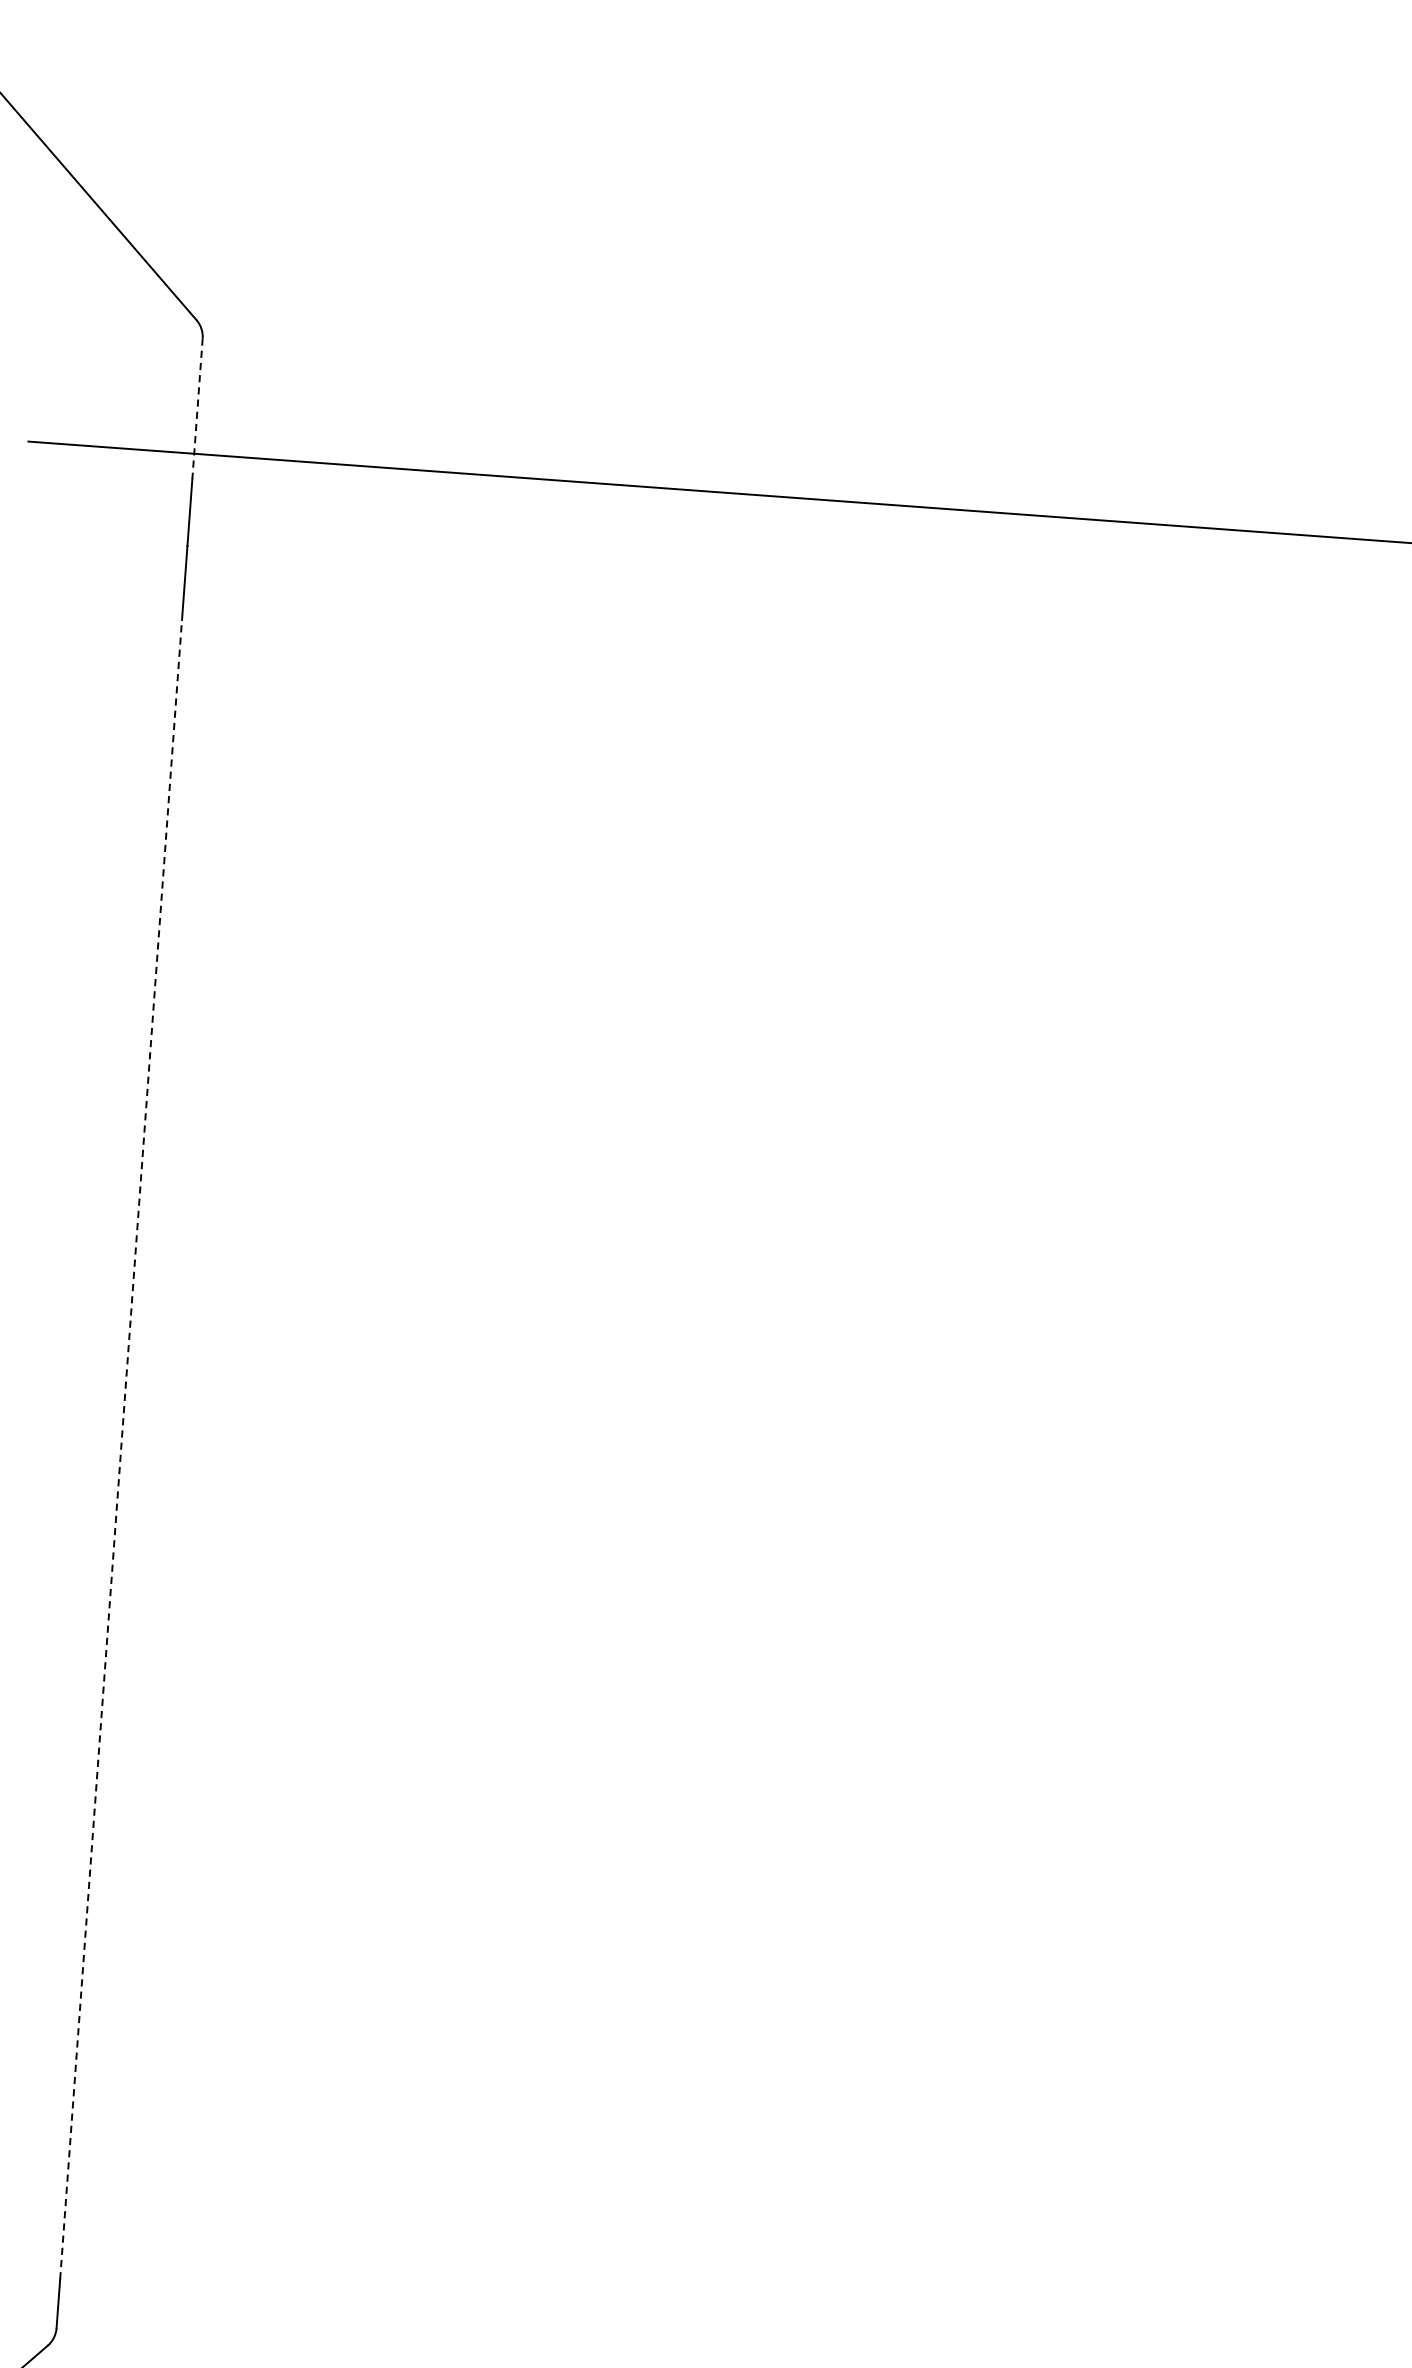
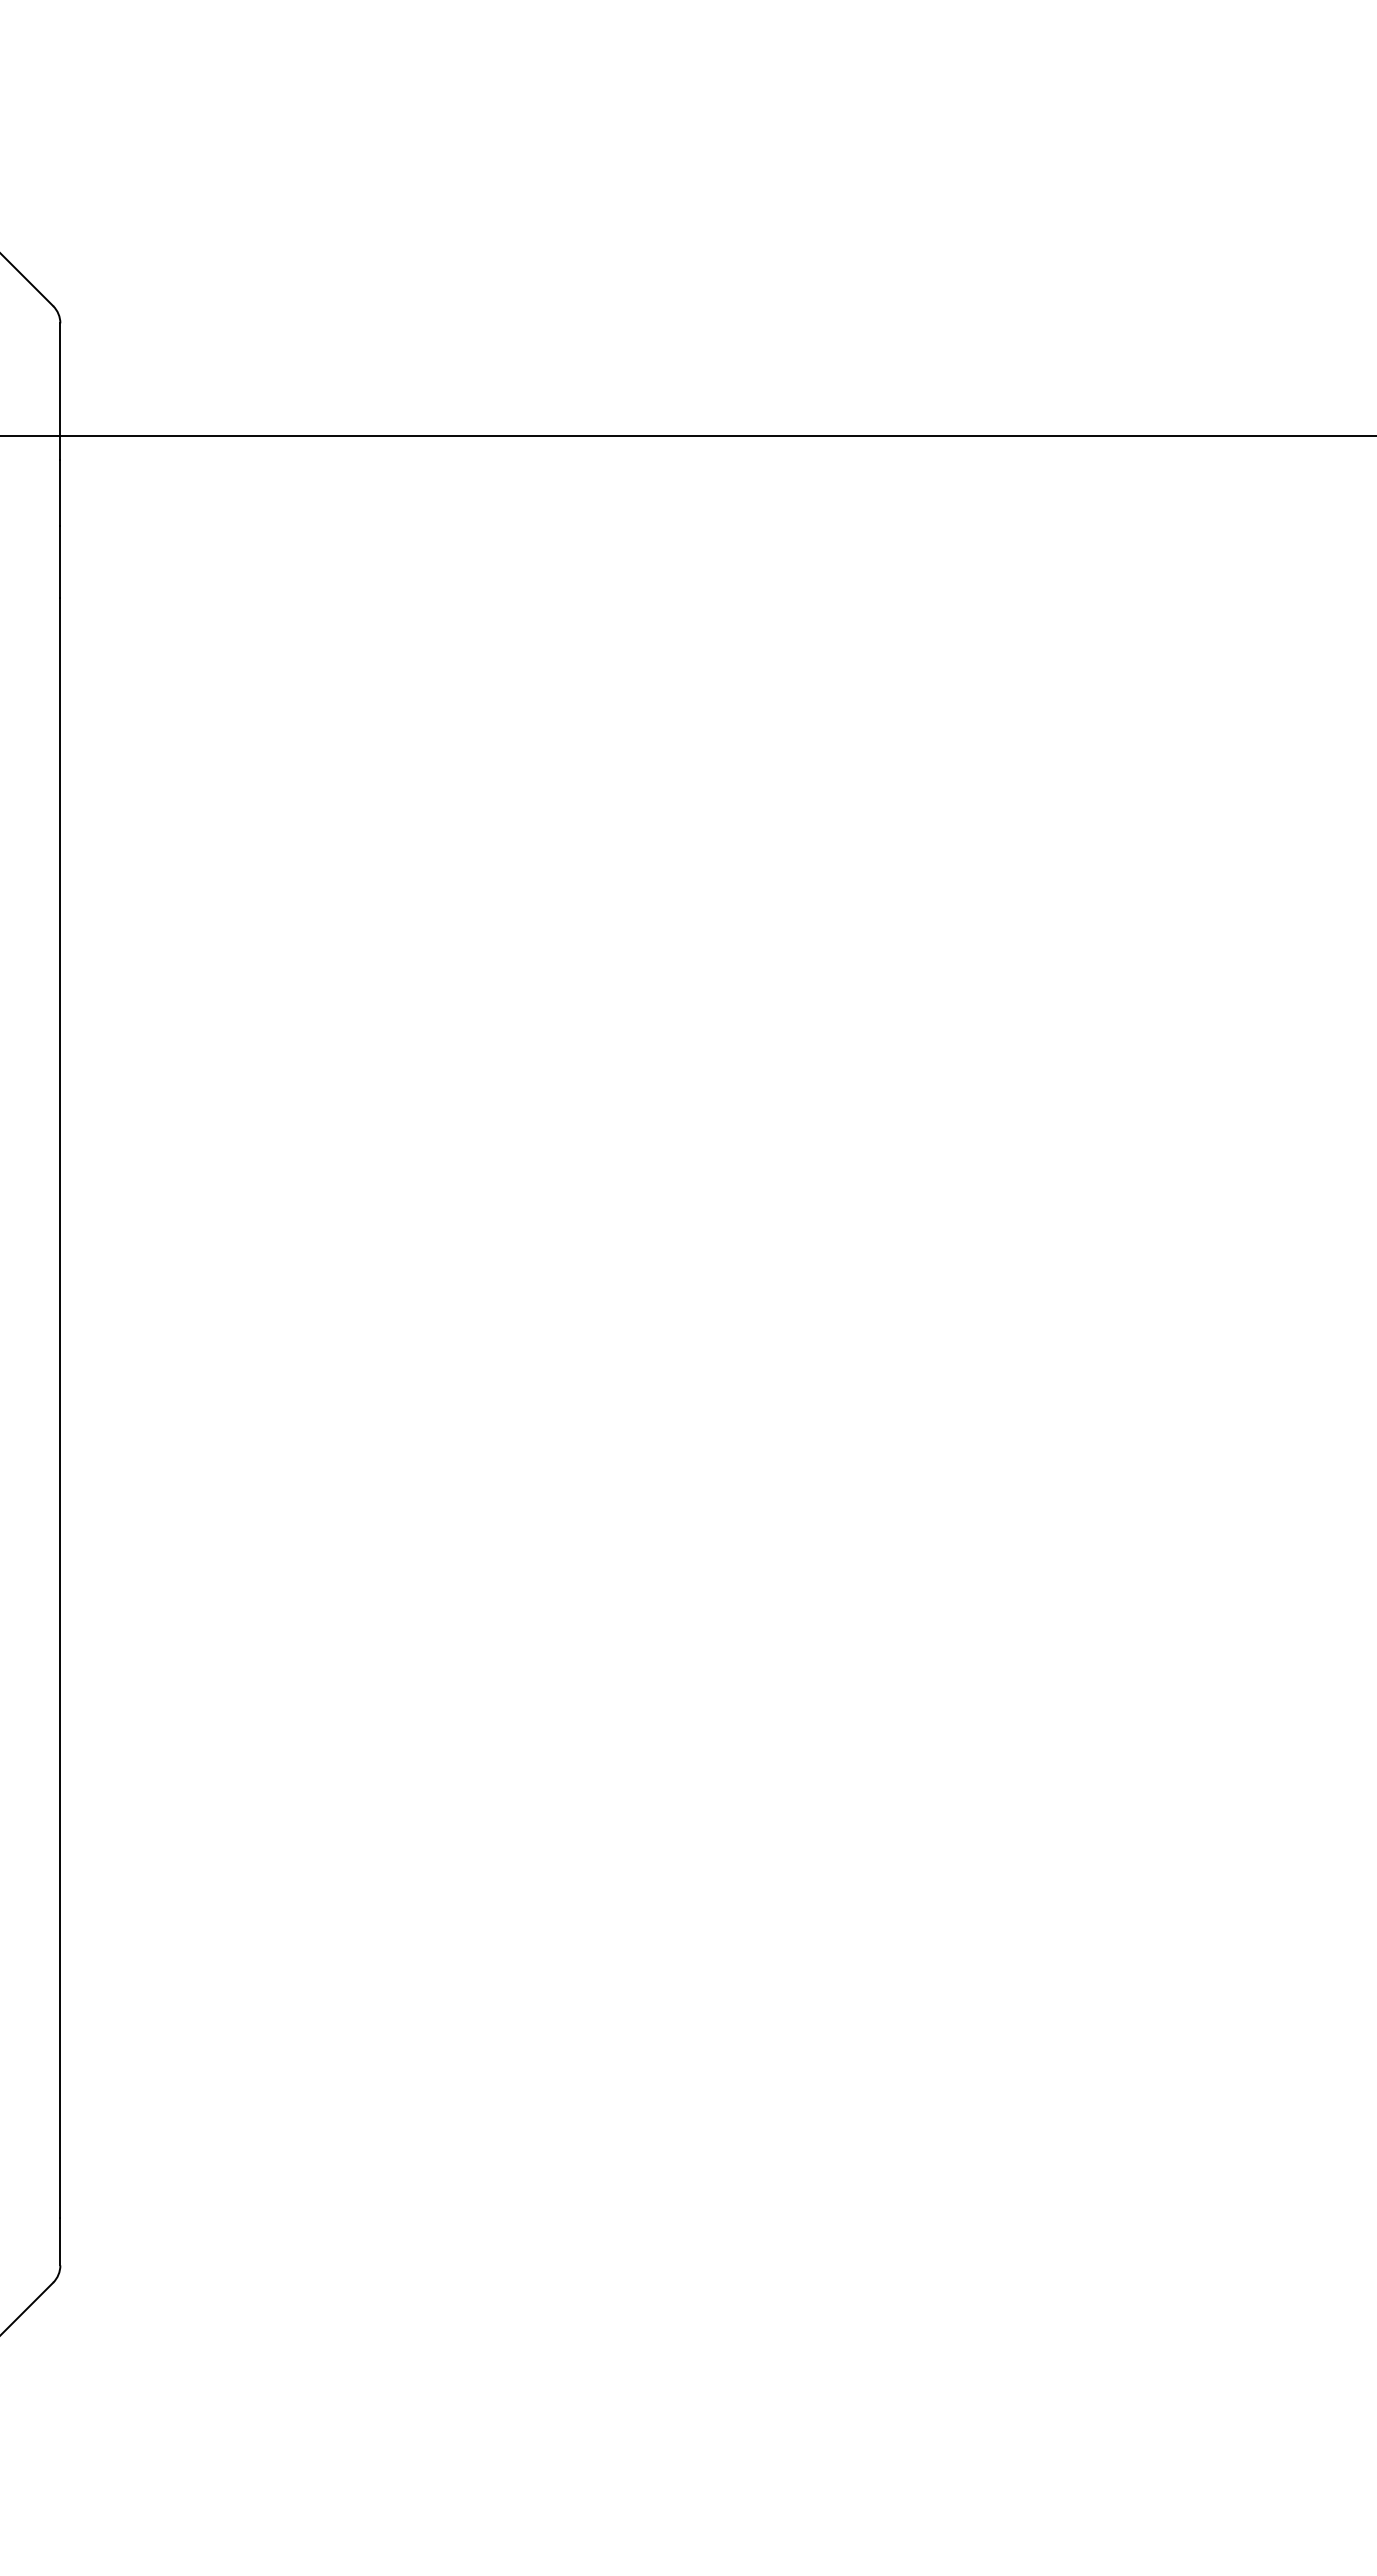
line: (197, 408) -> (60, 391), dashed -> solid
line: (121, 1449) -> (60, 1407), dashed -> solid

